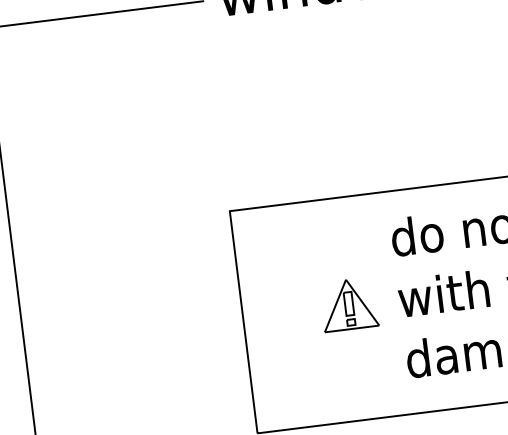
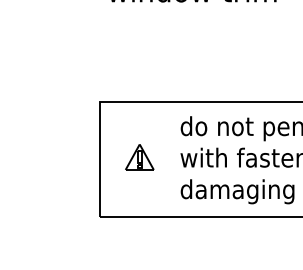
part: (348, 304) -> (139, 157), moved

